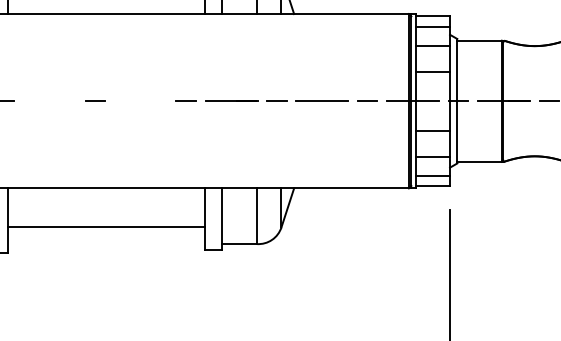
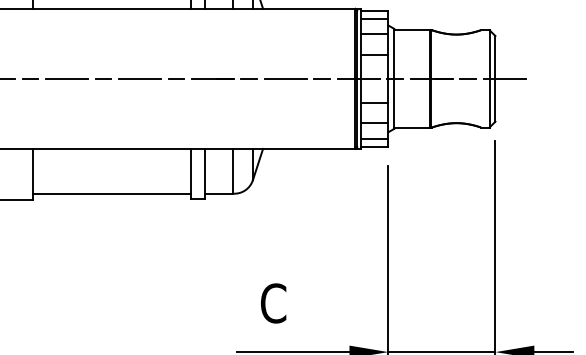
line: (49, 100) -> (66, 78), added
line: (140, 100) -> (139, 78), added
line: (106, 226) -> (112, 193), moved

